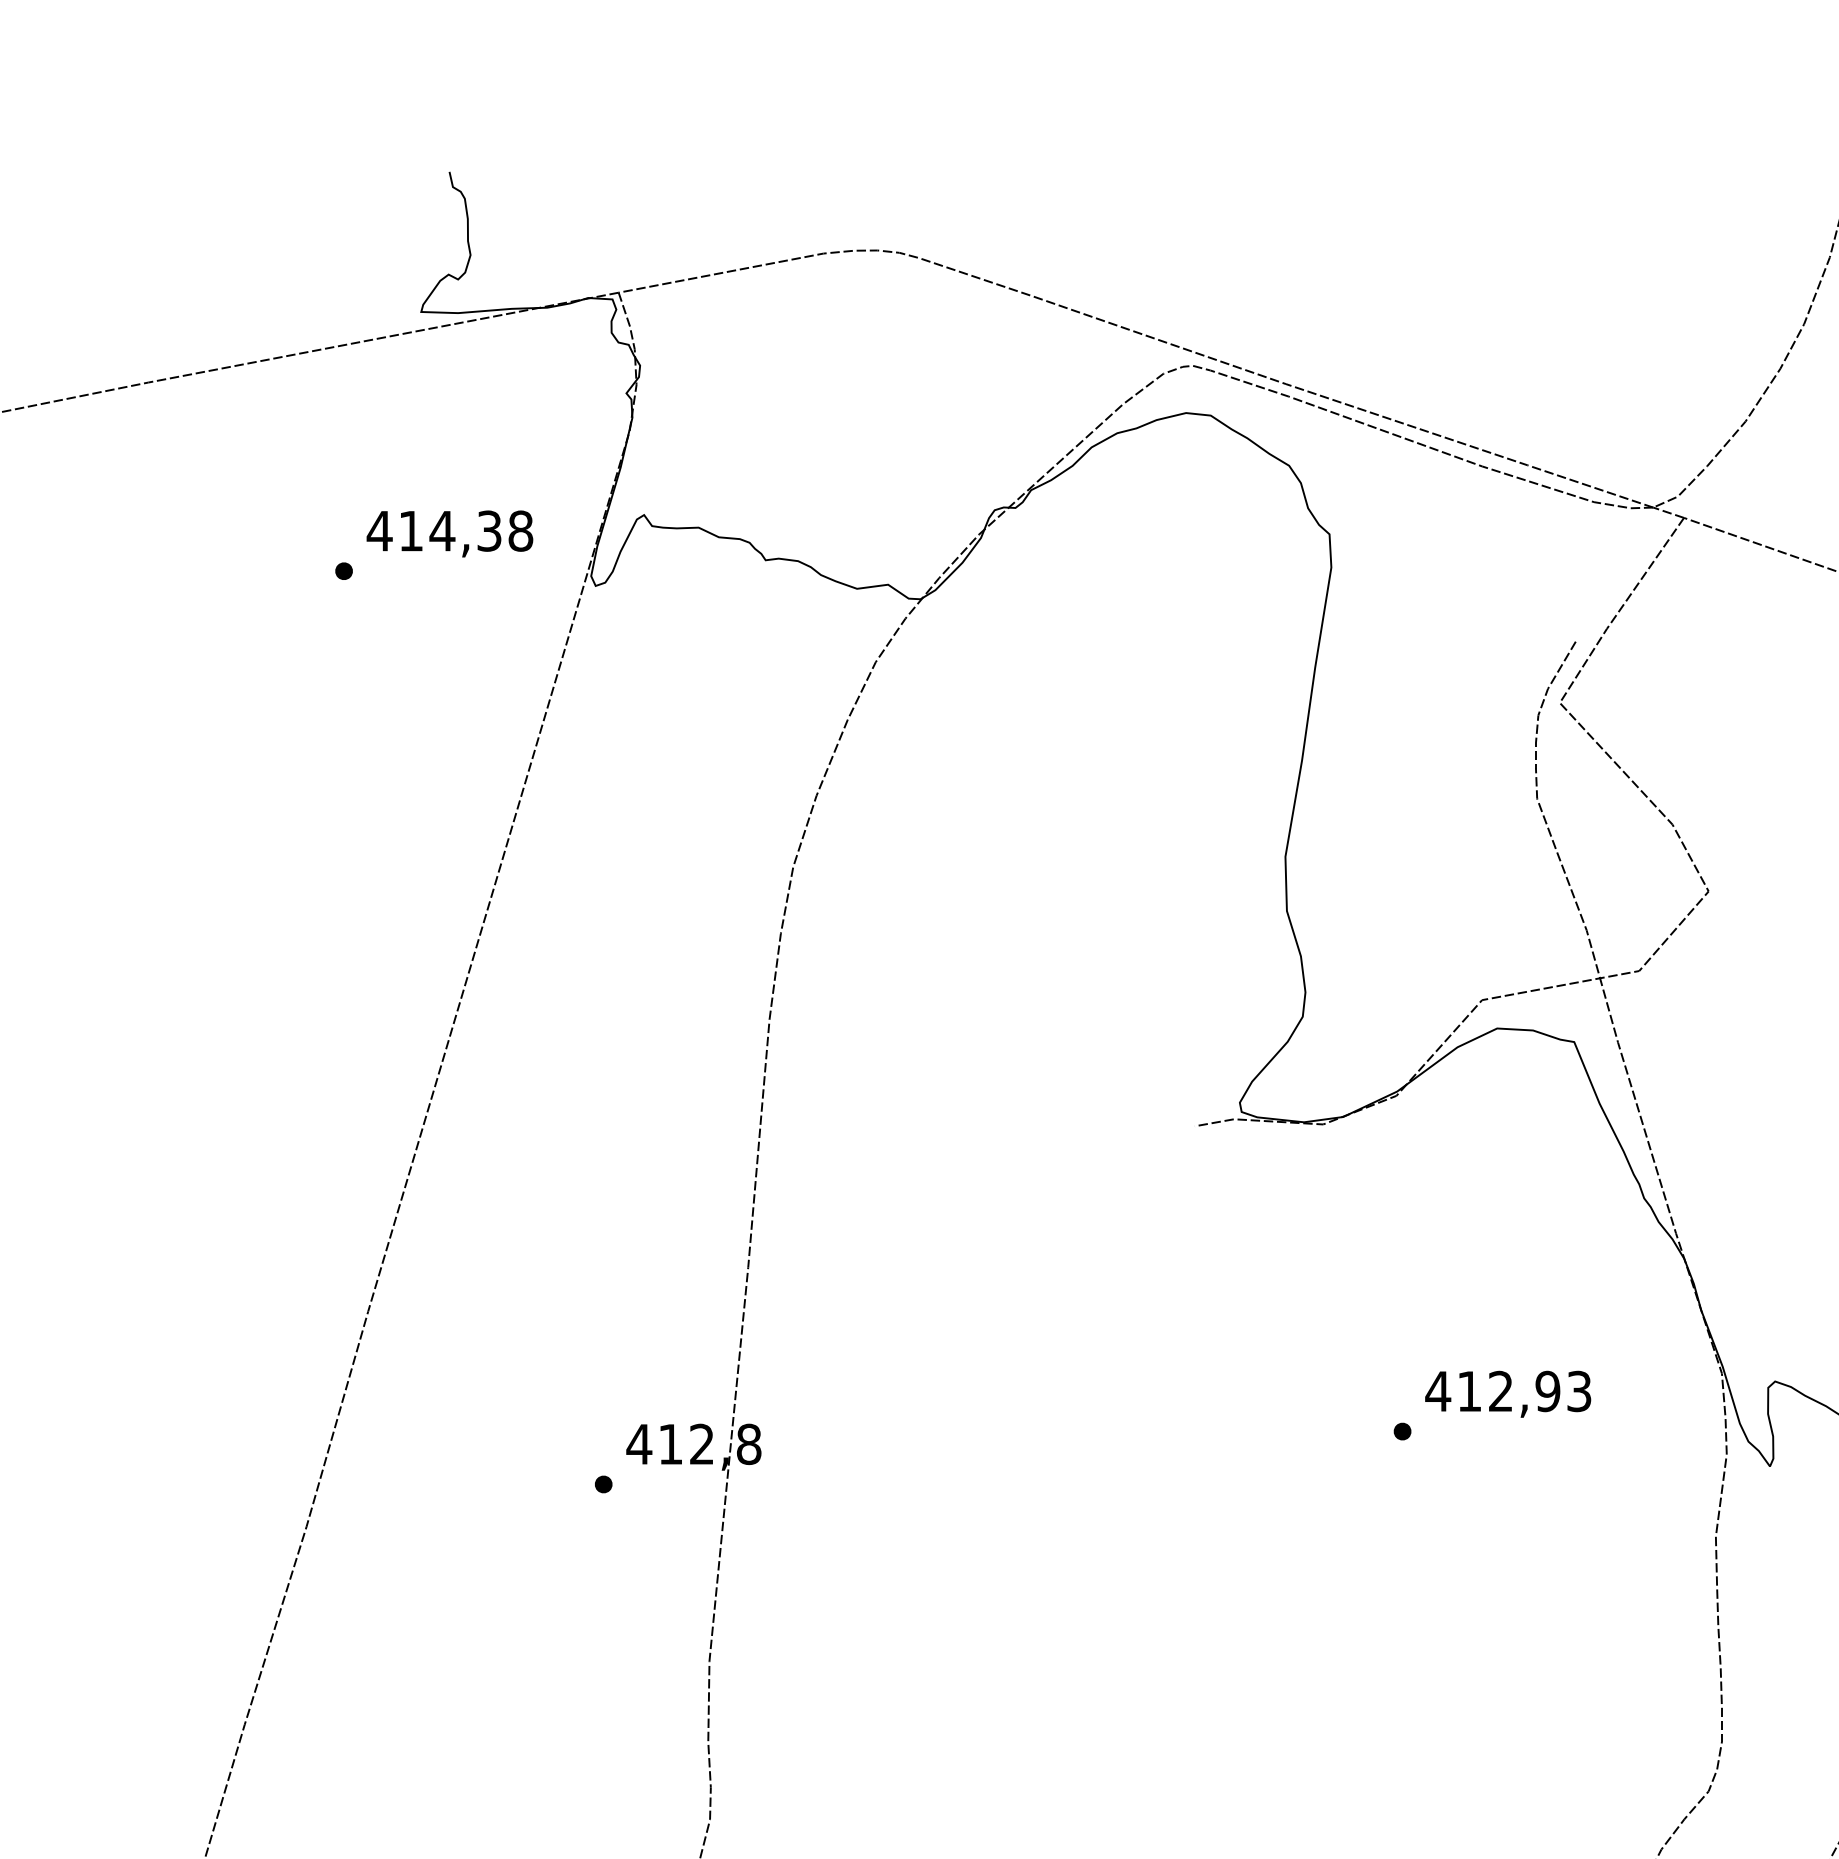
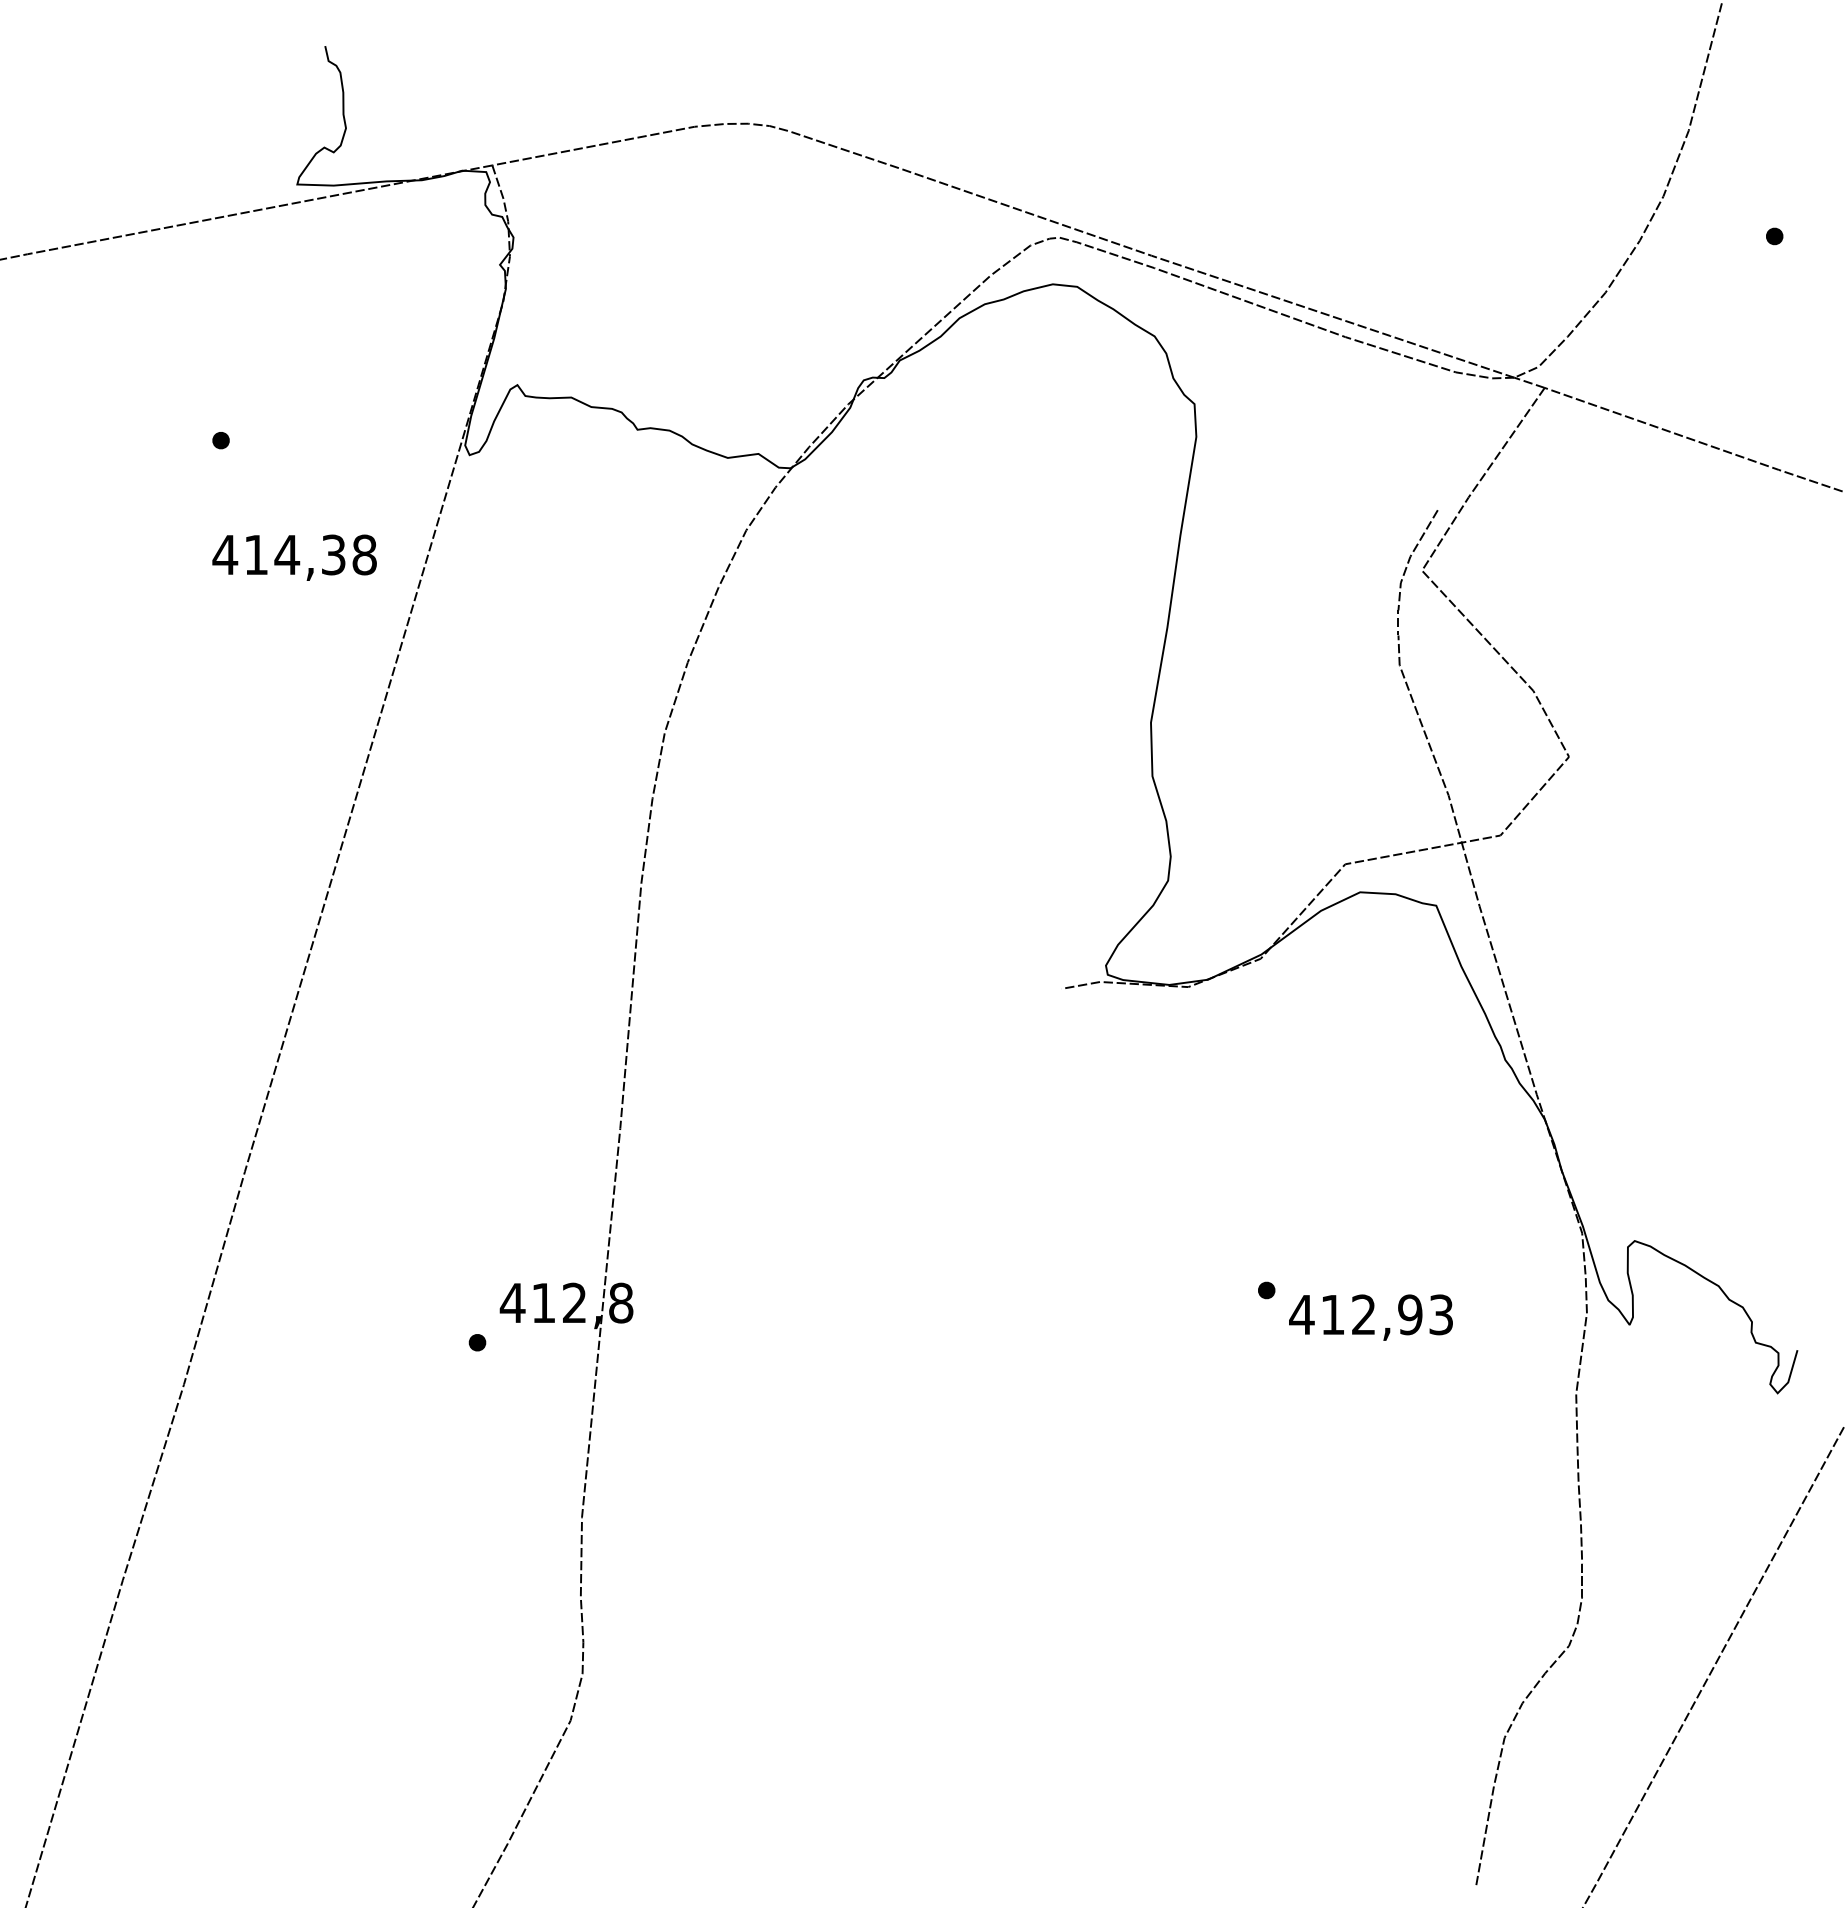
text: (449, 533) -> (294, 557), moved
text: (1507, 1394) -> (1370, 1317), moved

